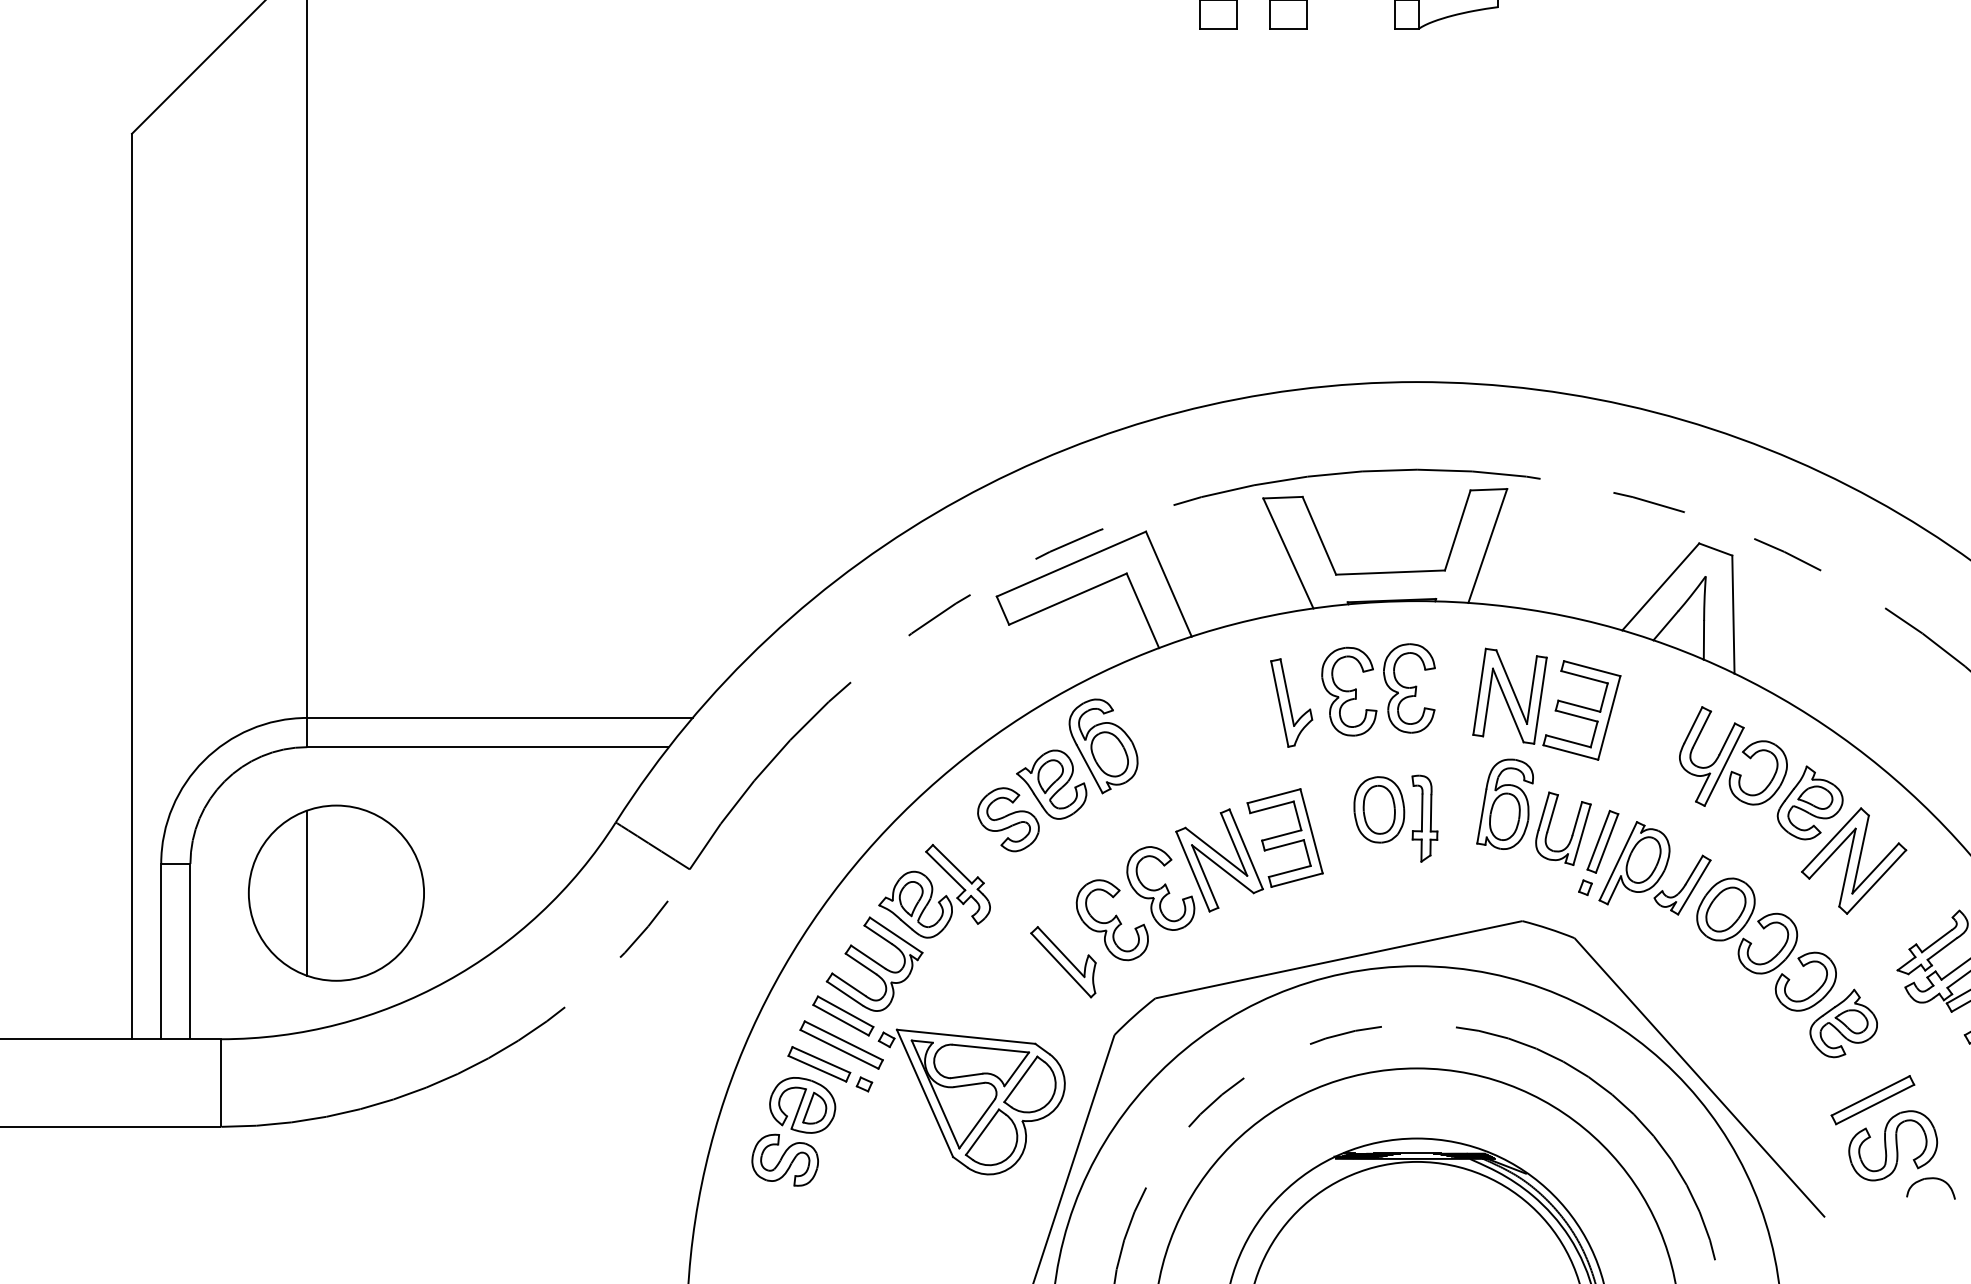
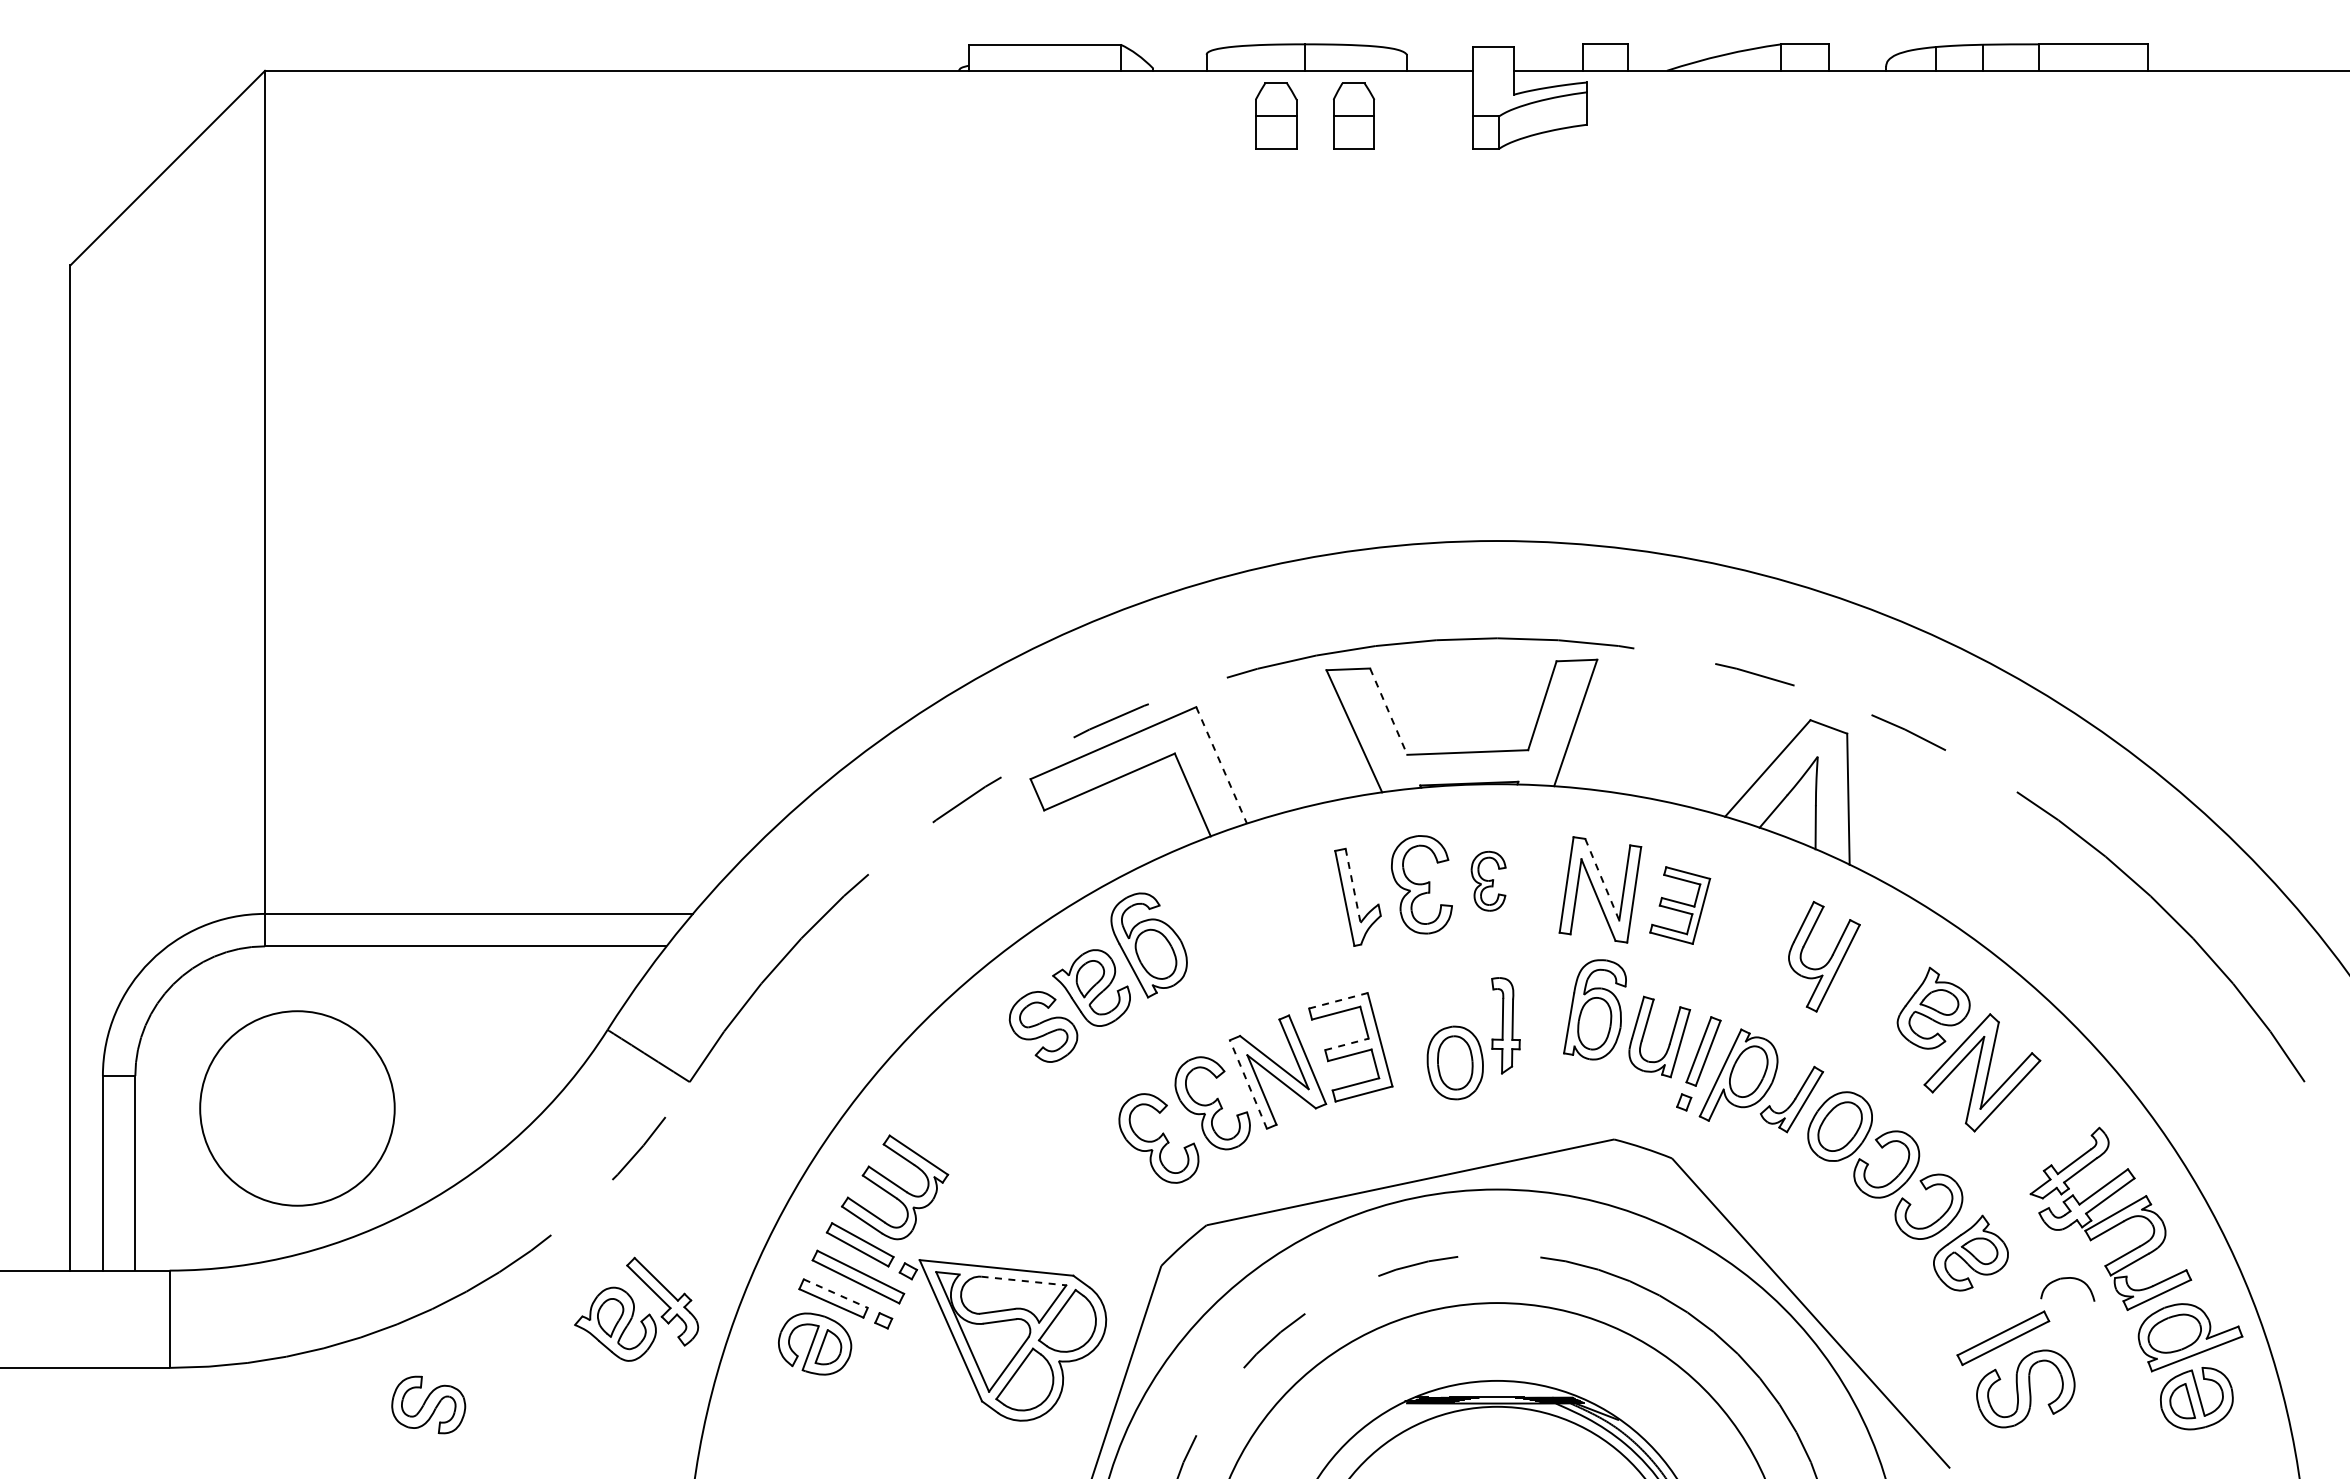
line: (1319, 535) -> (1388, 711), solid -> dashed
line: (1168, 584) -> (1221, 765), solid -> dashed
line: (1511, 687) -> (1602, 880), solid -> dashed
part: (1409, 688) -> (1488, 881), size x0.6
line: (1287, 692) -> (1353, 885), solid -> dashed
part: (1581, 710) -> (1679, 905), size x0.7
part: (1750, 759) -> (1867, 959), removed
line: (1274, 795) -> (1338, 1000), solid -> dashed
part: (1378, 809) -> (1454, 1062), moved
line: (1281, 835) -> (1346, 1044), solid -> dashed
line: (1193, 871) -> (1248, 1084), solid -> dashed
part: (934, 890) -> (636, 1308), moved
line: (307, 893) -> (265, 1108), removed
part: (1063, 962) -> (1104, 1185), removed
line: (990, 1049) -> (1023, 1281), solid -> dashed
line: (821, 1059) -> (836, 1293), solid -> dashed
part: (785, 1159) -> (428, 1404), moved
part: (1928, 1179) -> (2065, 1279), moved

